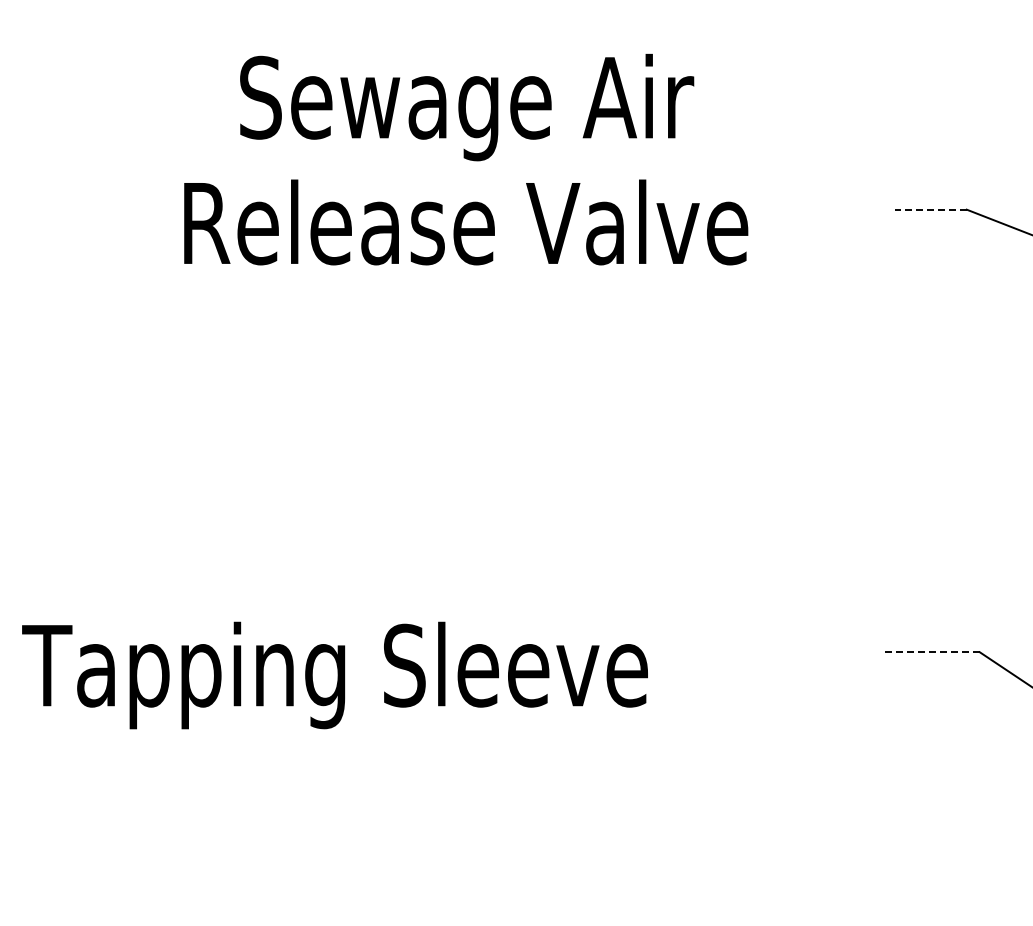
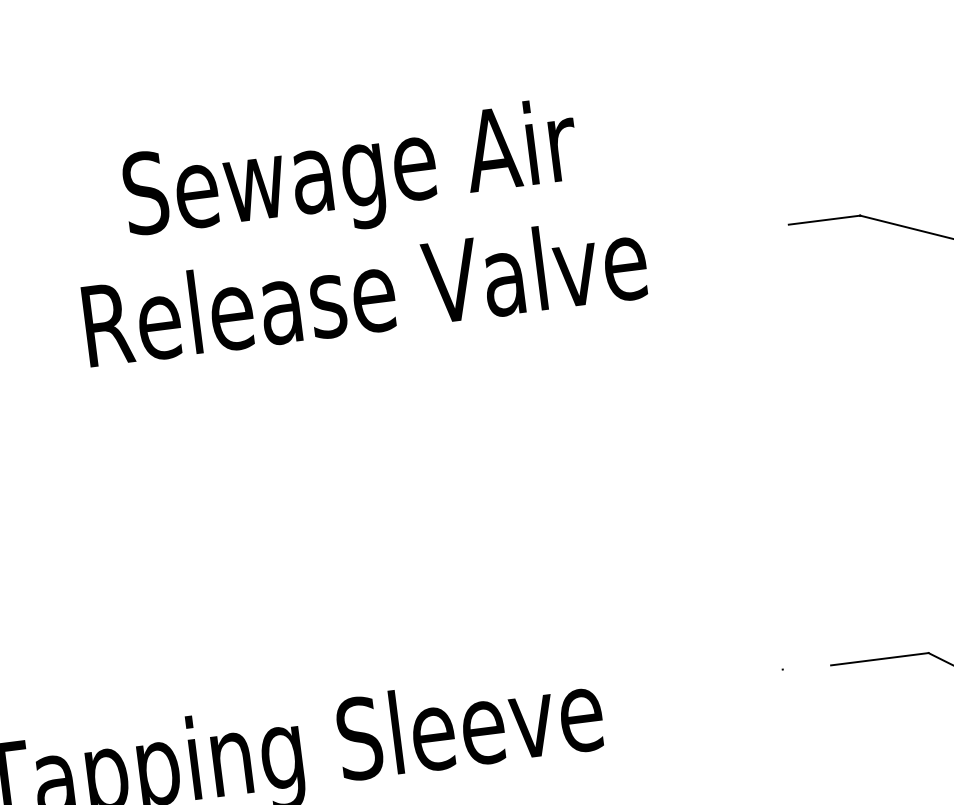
line: (930, 209) -> (824, 220), dashed -> solid
line: (930, 652) -> (879, 659), dashed -> solid

